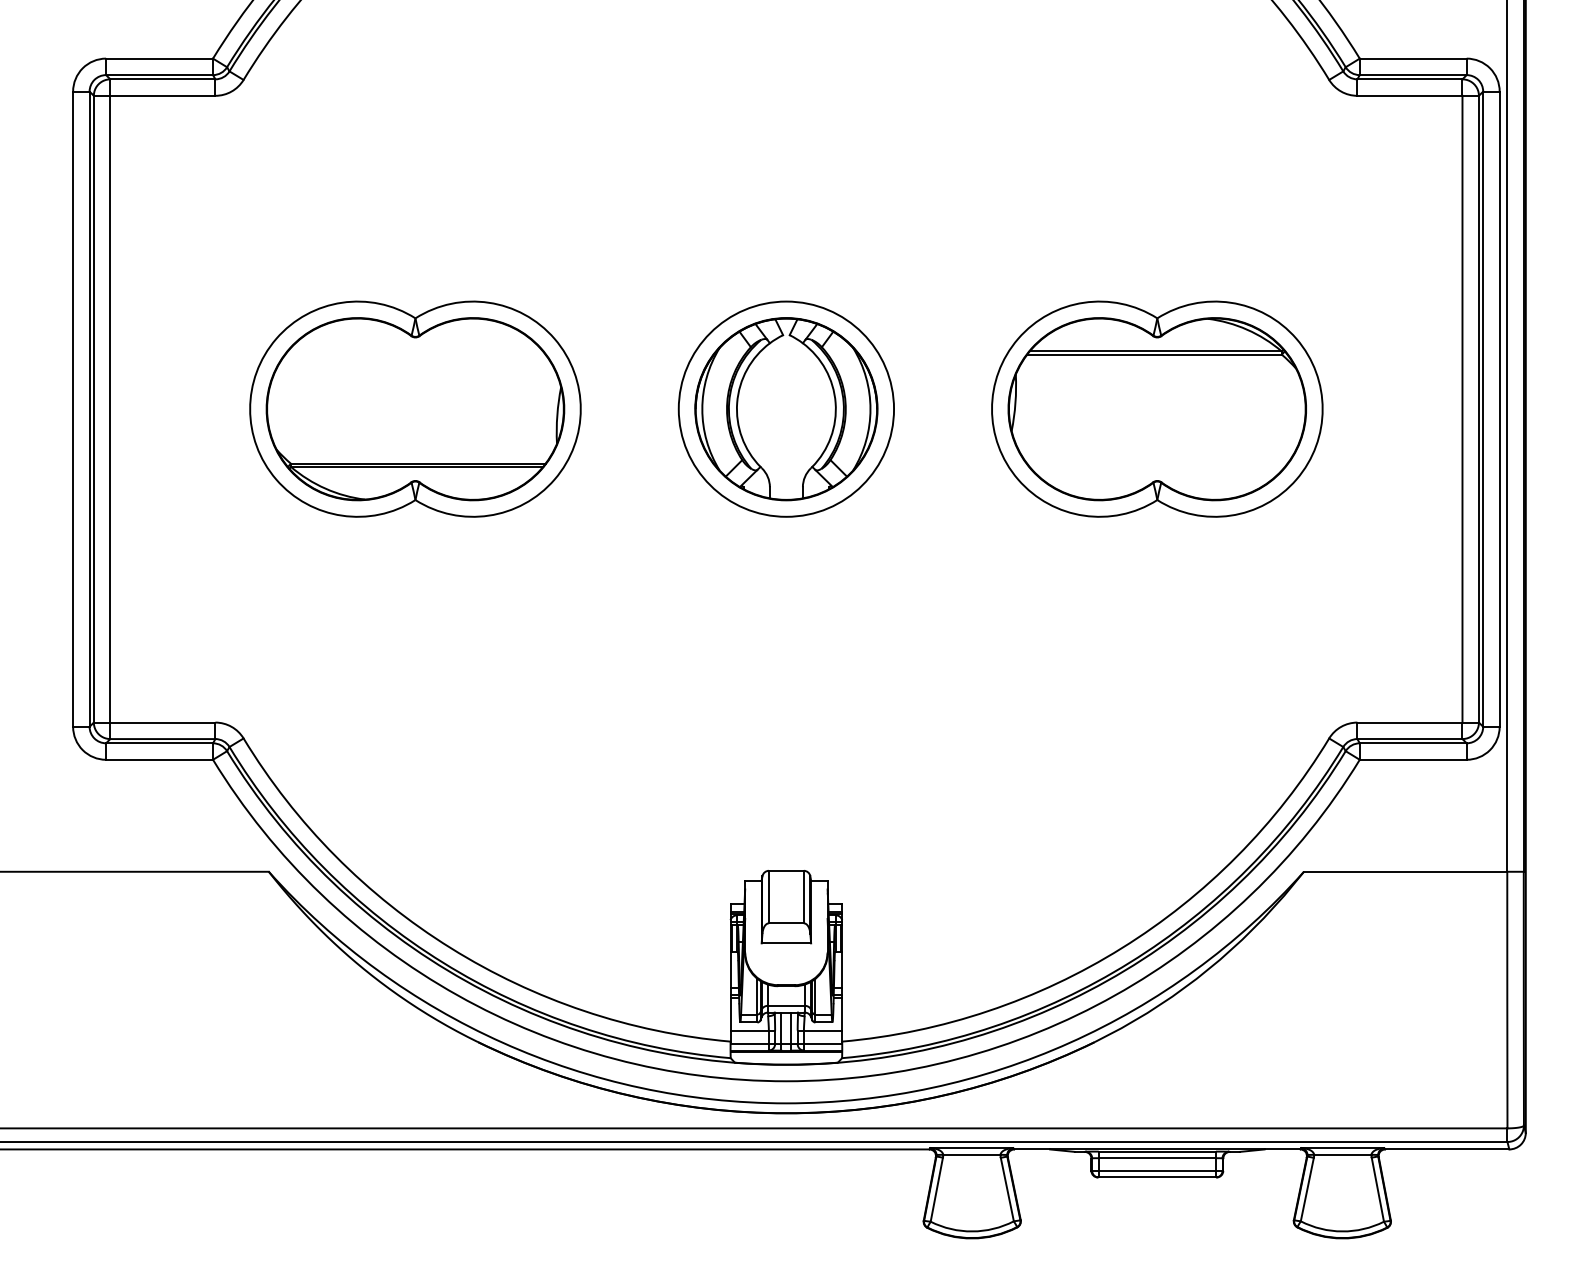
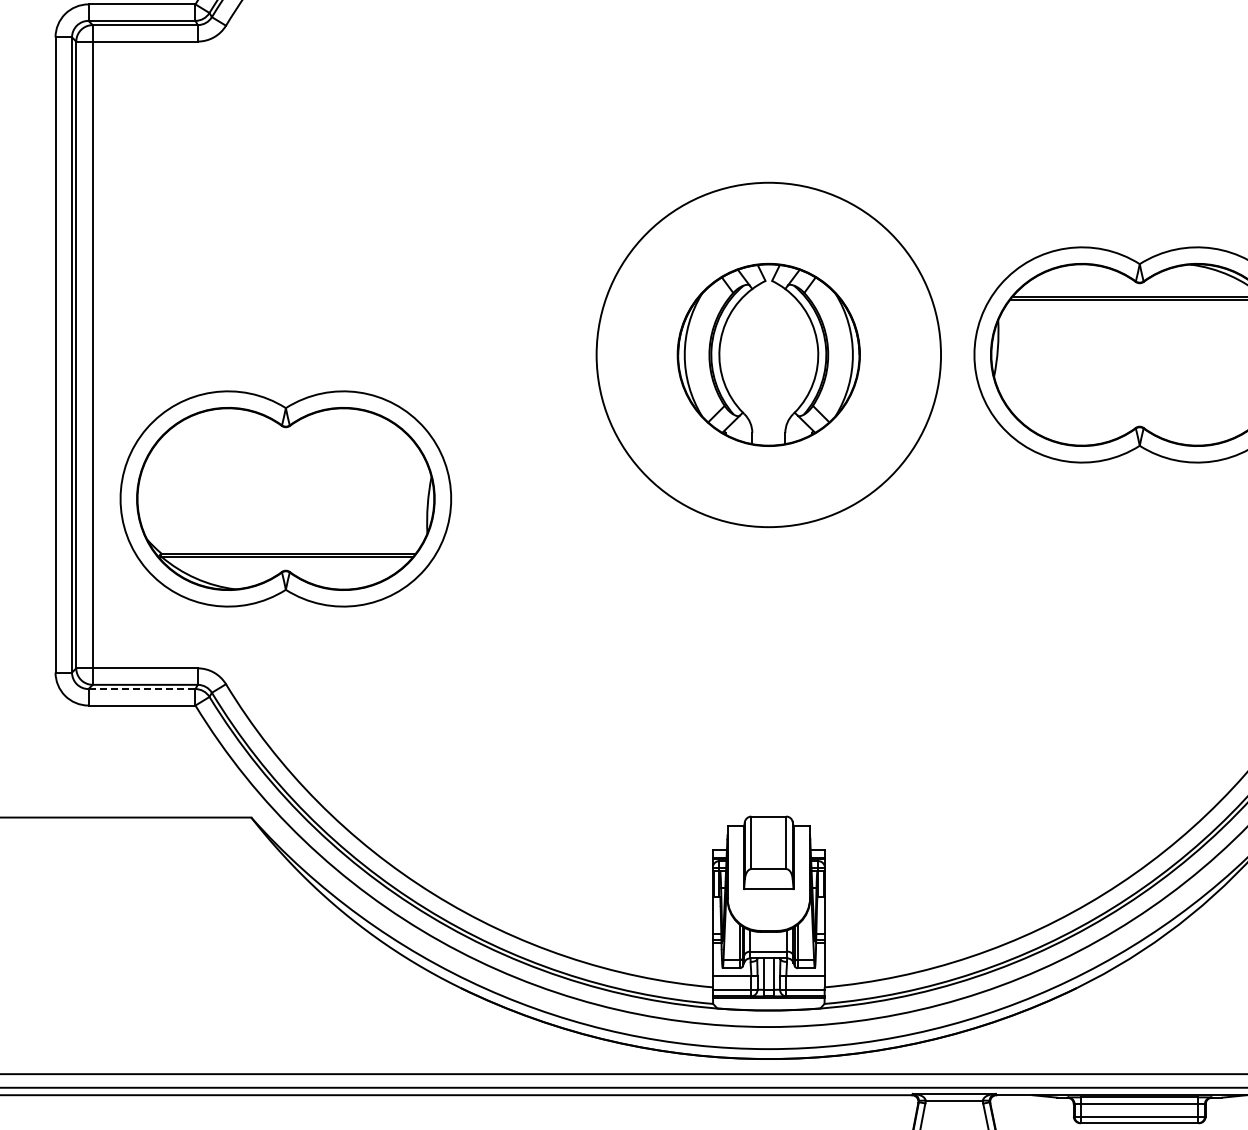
part: (415, 408) -> (285, 498), moved
circle: (786, 408) -> (768, 354), size x1.6
line: (160, 743) -> (142, 689), solid -> dashed

